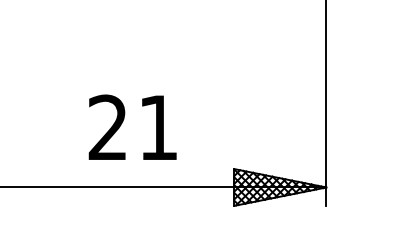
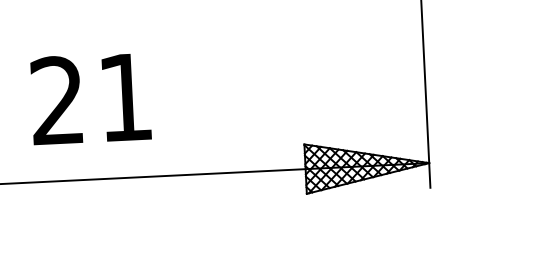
text: (132, 126) -> (90, 97), moved

